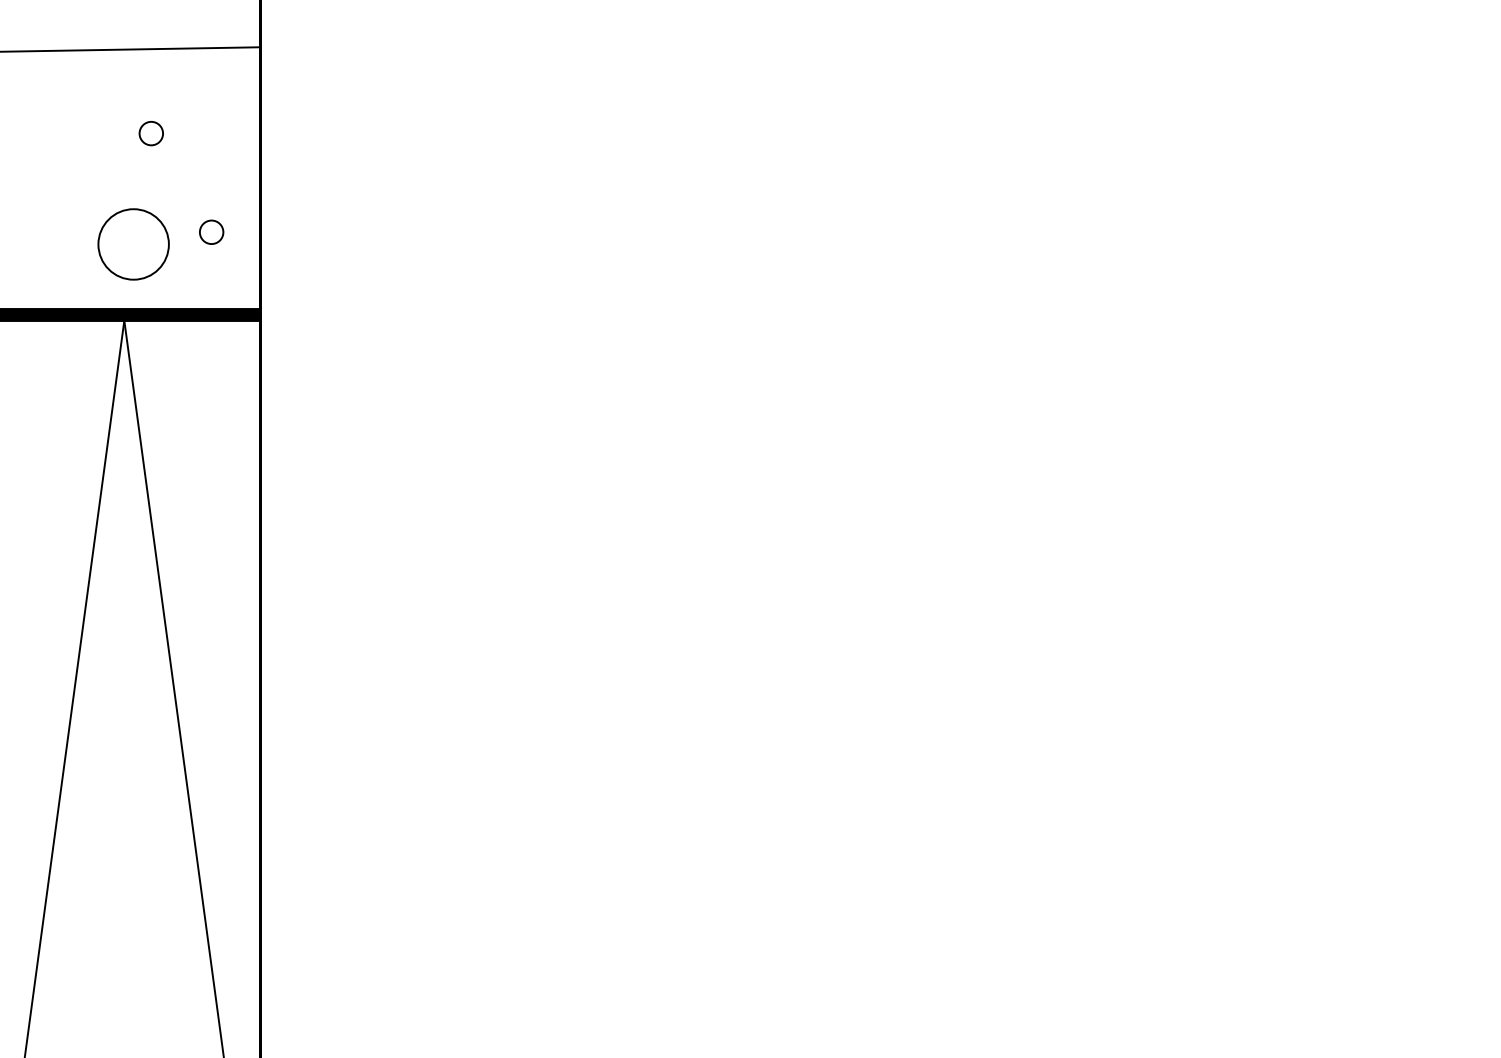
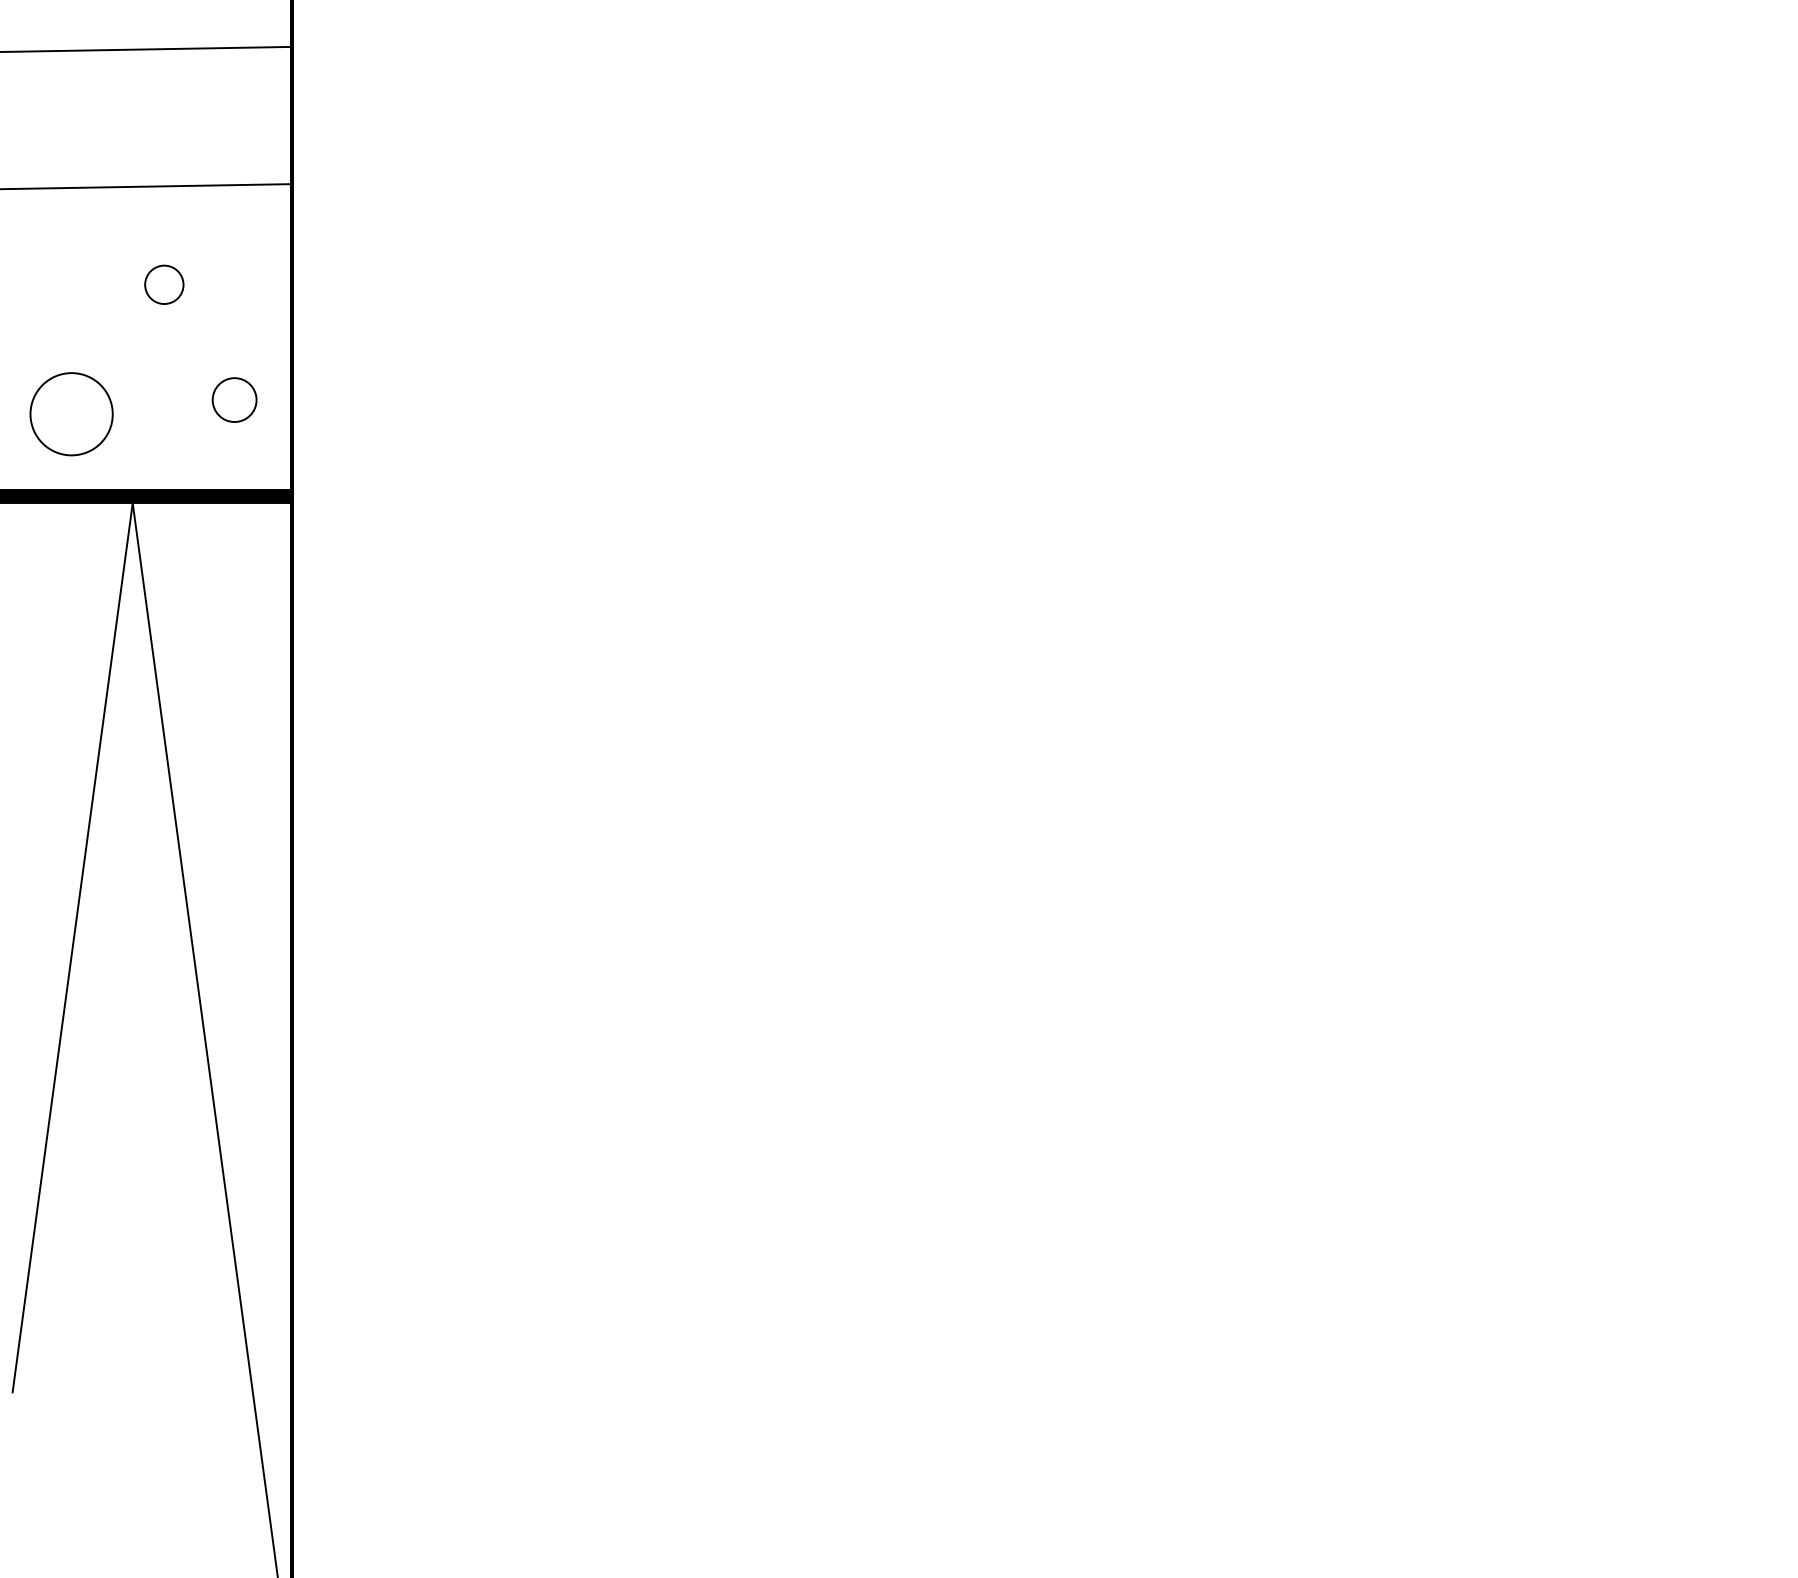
circle: (150, 133) -> (163, 284), size x1.4
circle: (211, 231) -> (234, 399), size x1.6
circle: (133, 244) -> (71, 414), moved

